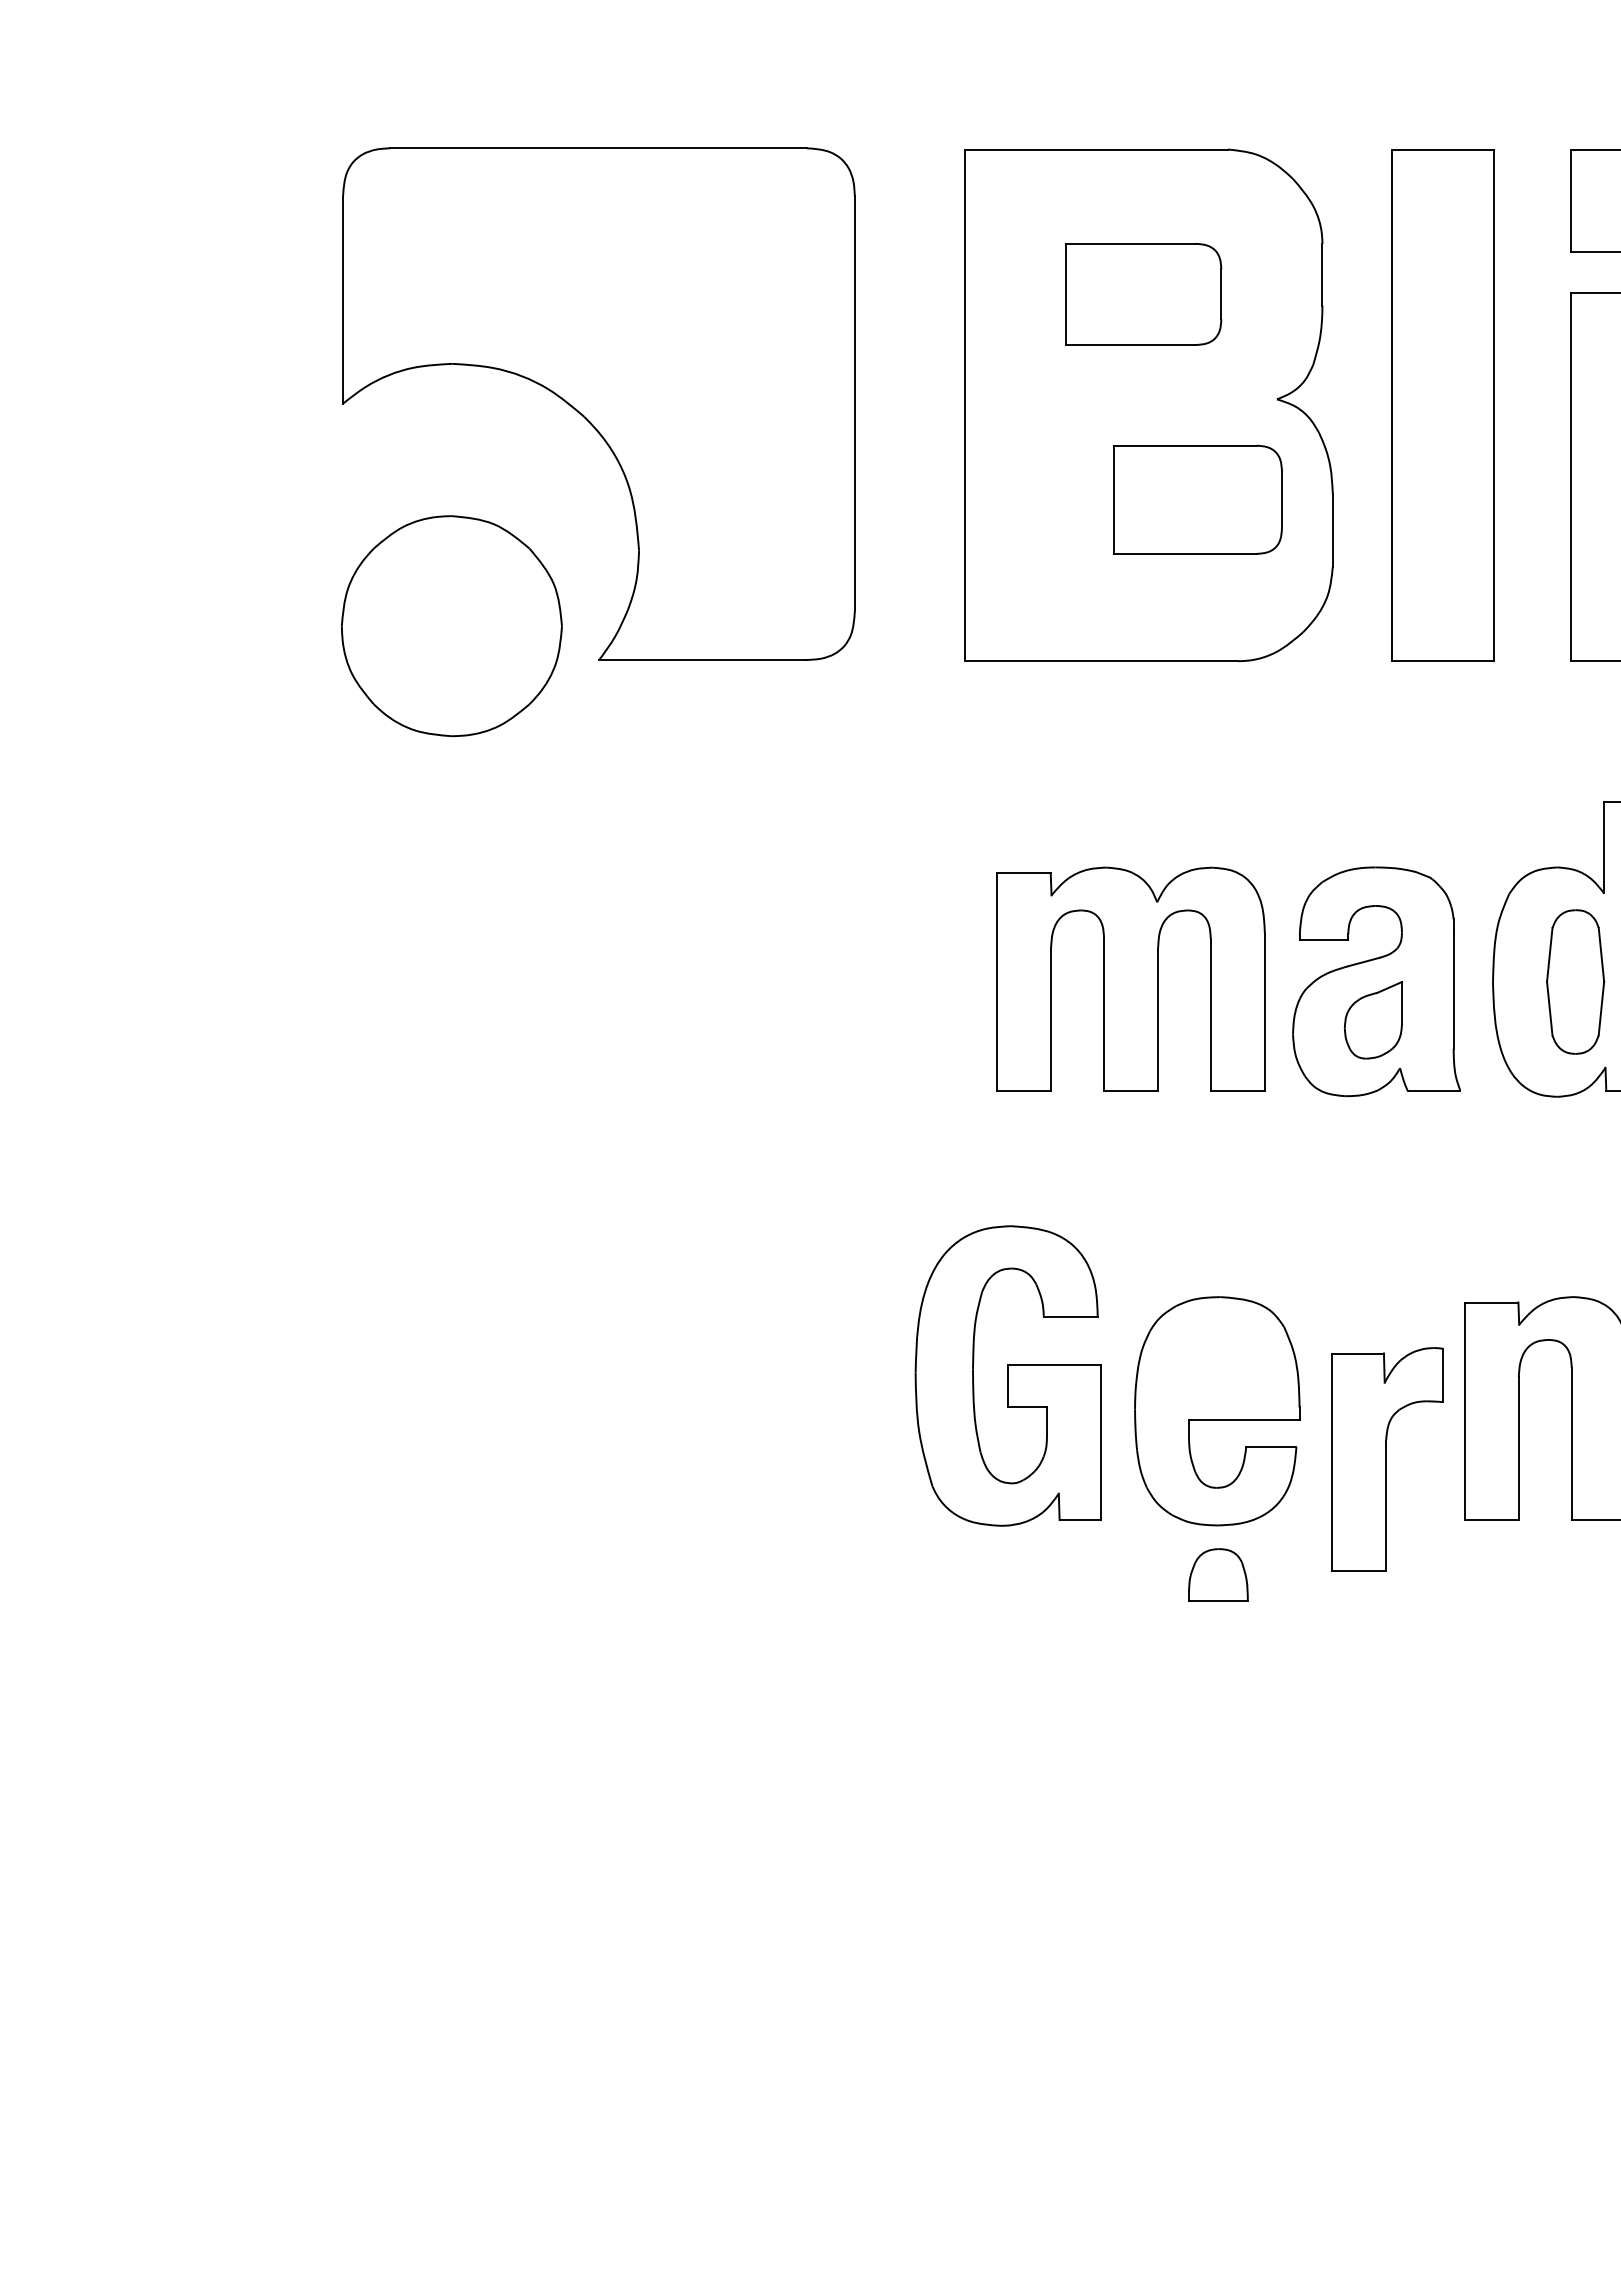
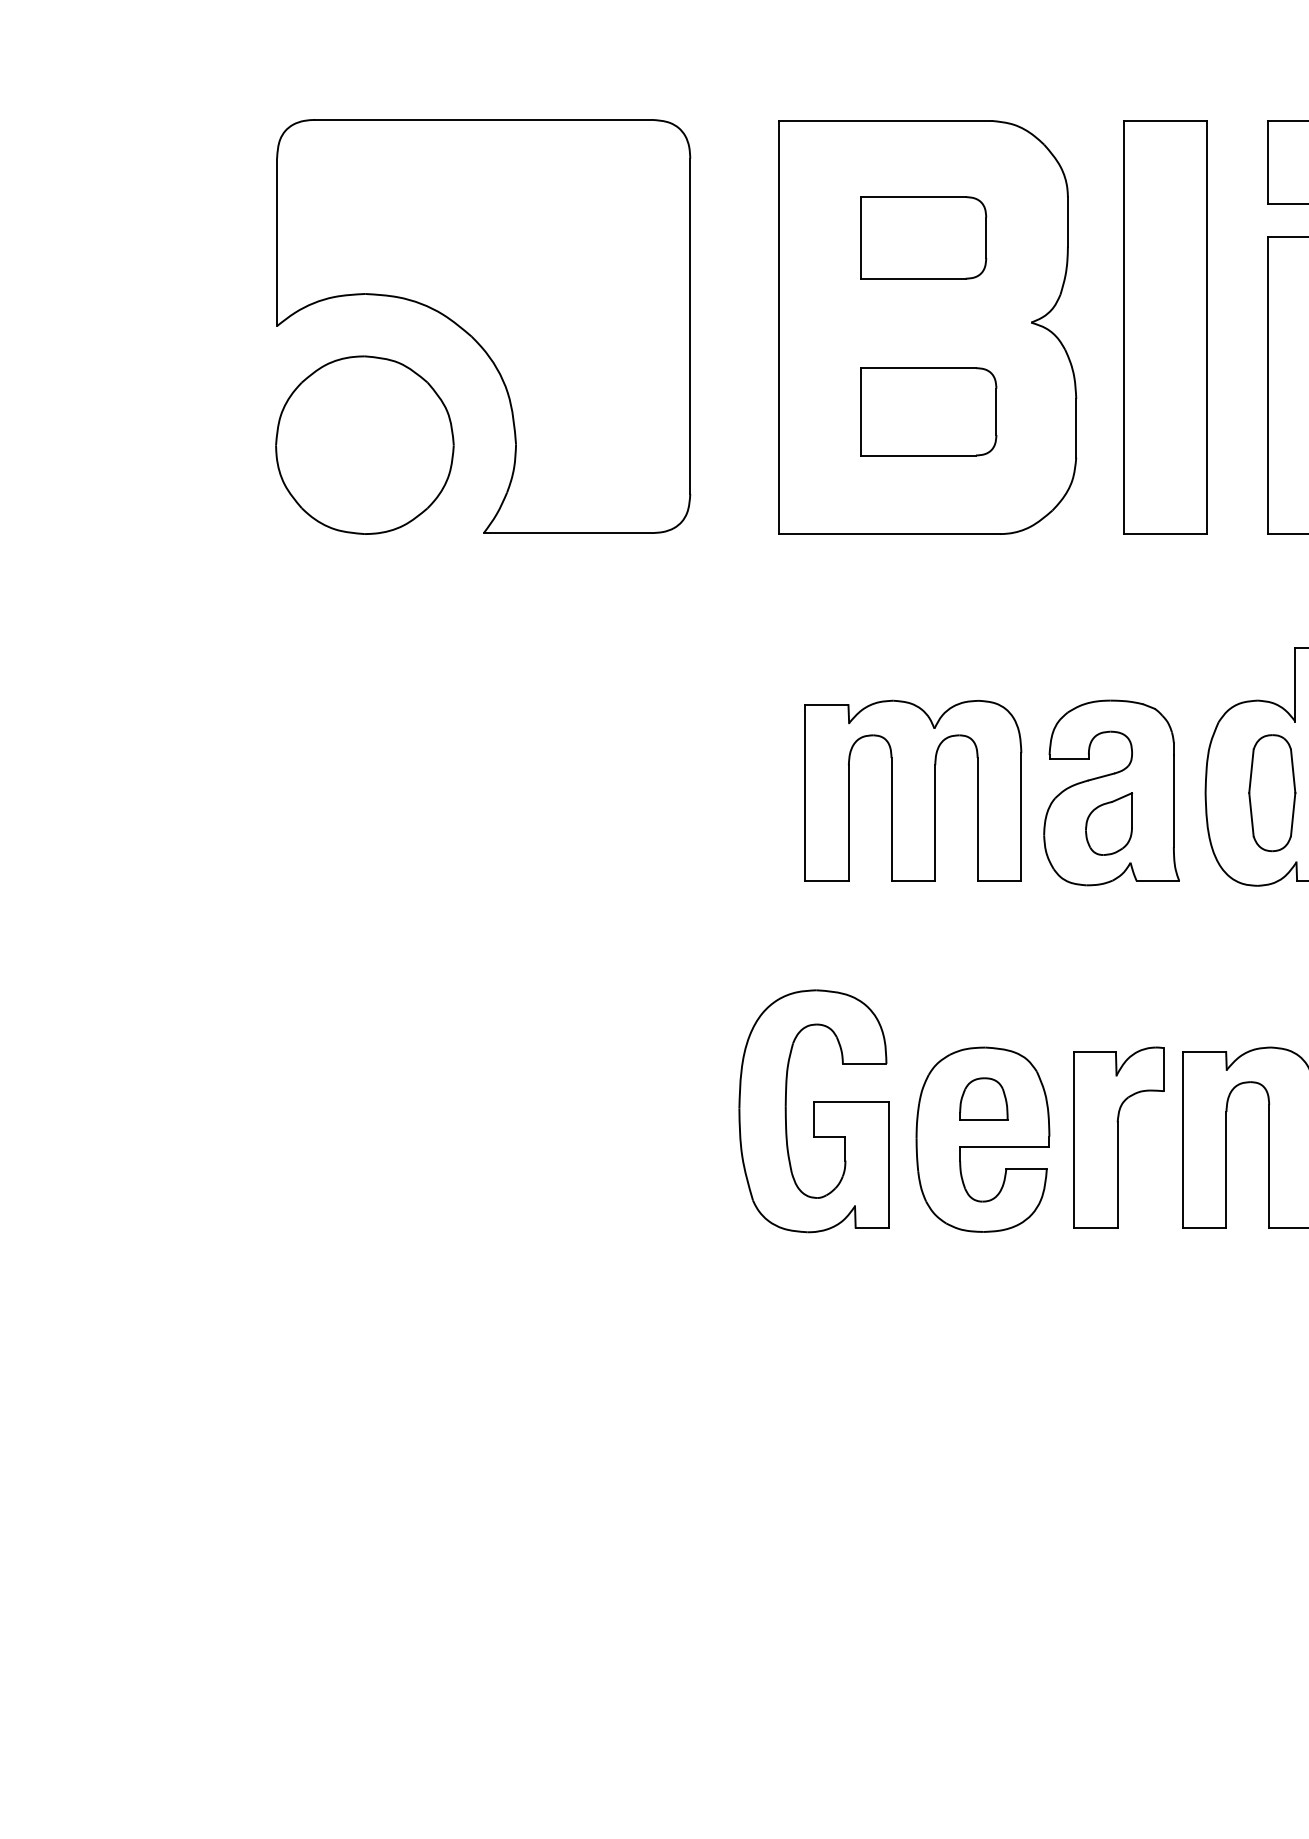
part: (1197, 499) -> (928, 411), moved
part: (451, 626) -> (364, 445), moved
part: (1387, 1459) -> (1118, 1137), moved
part: (1218, 1574) -> (983, 1098), moved

